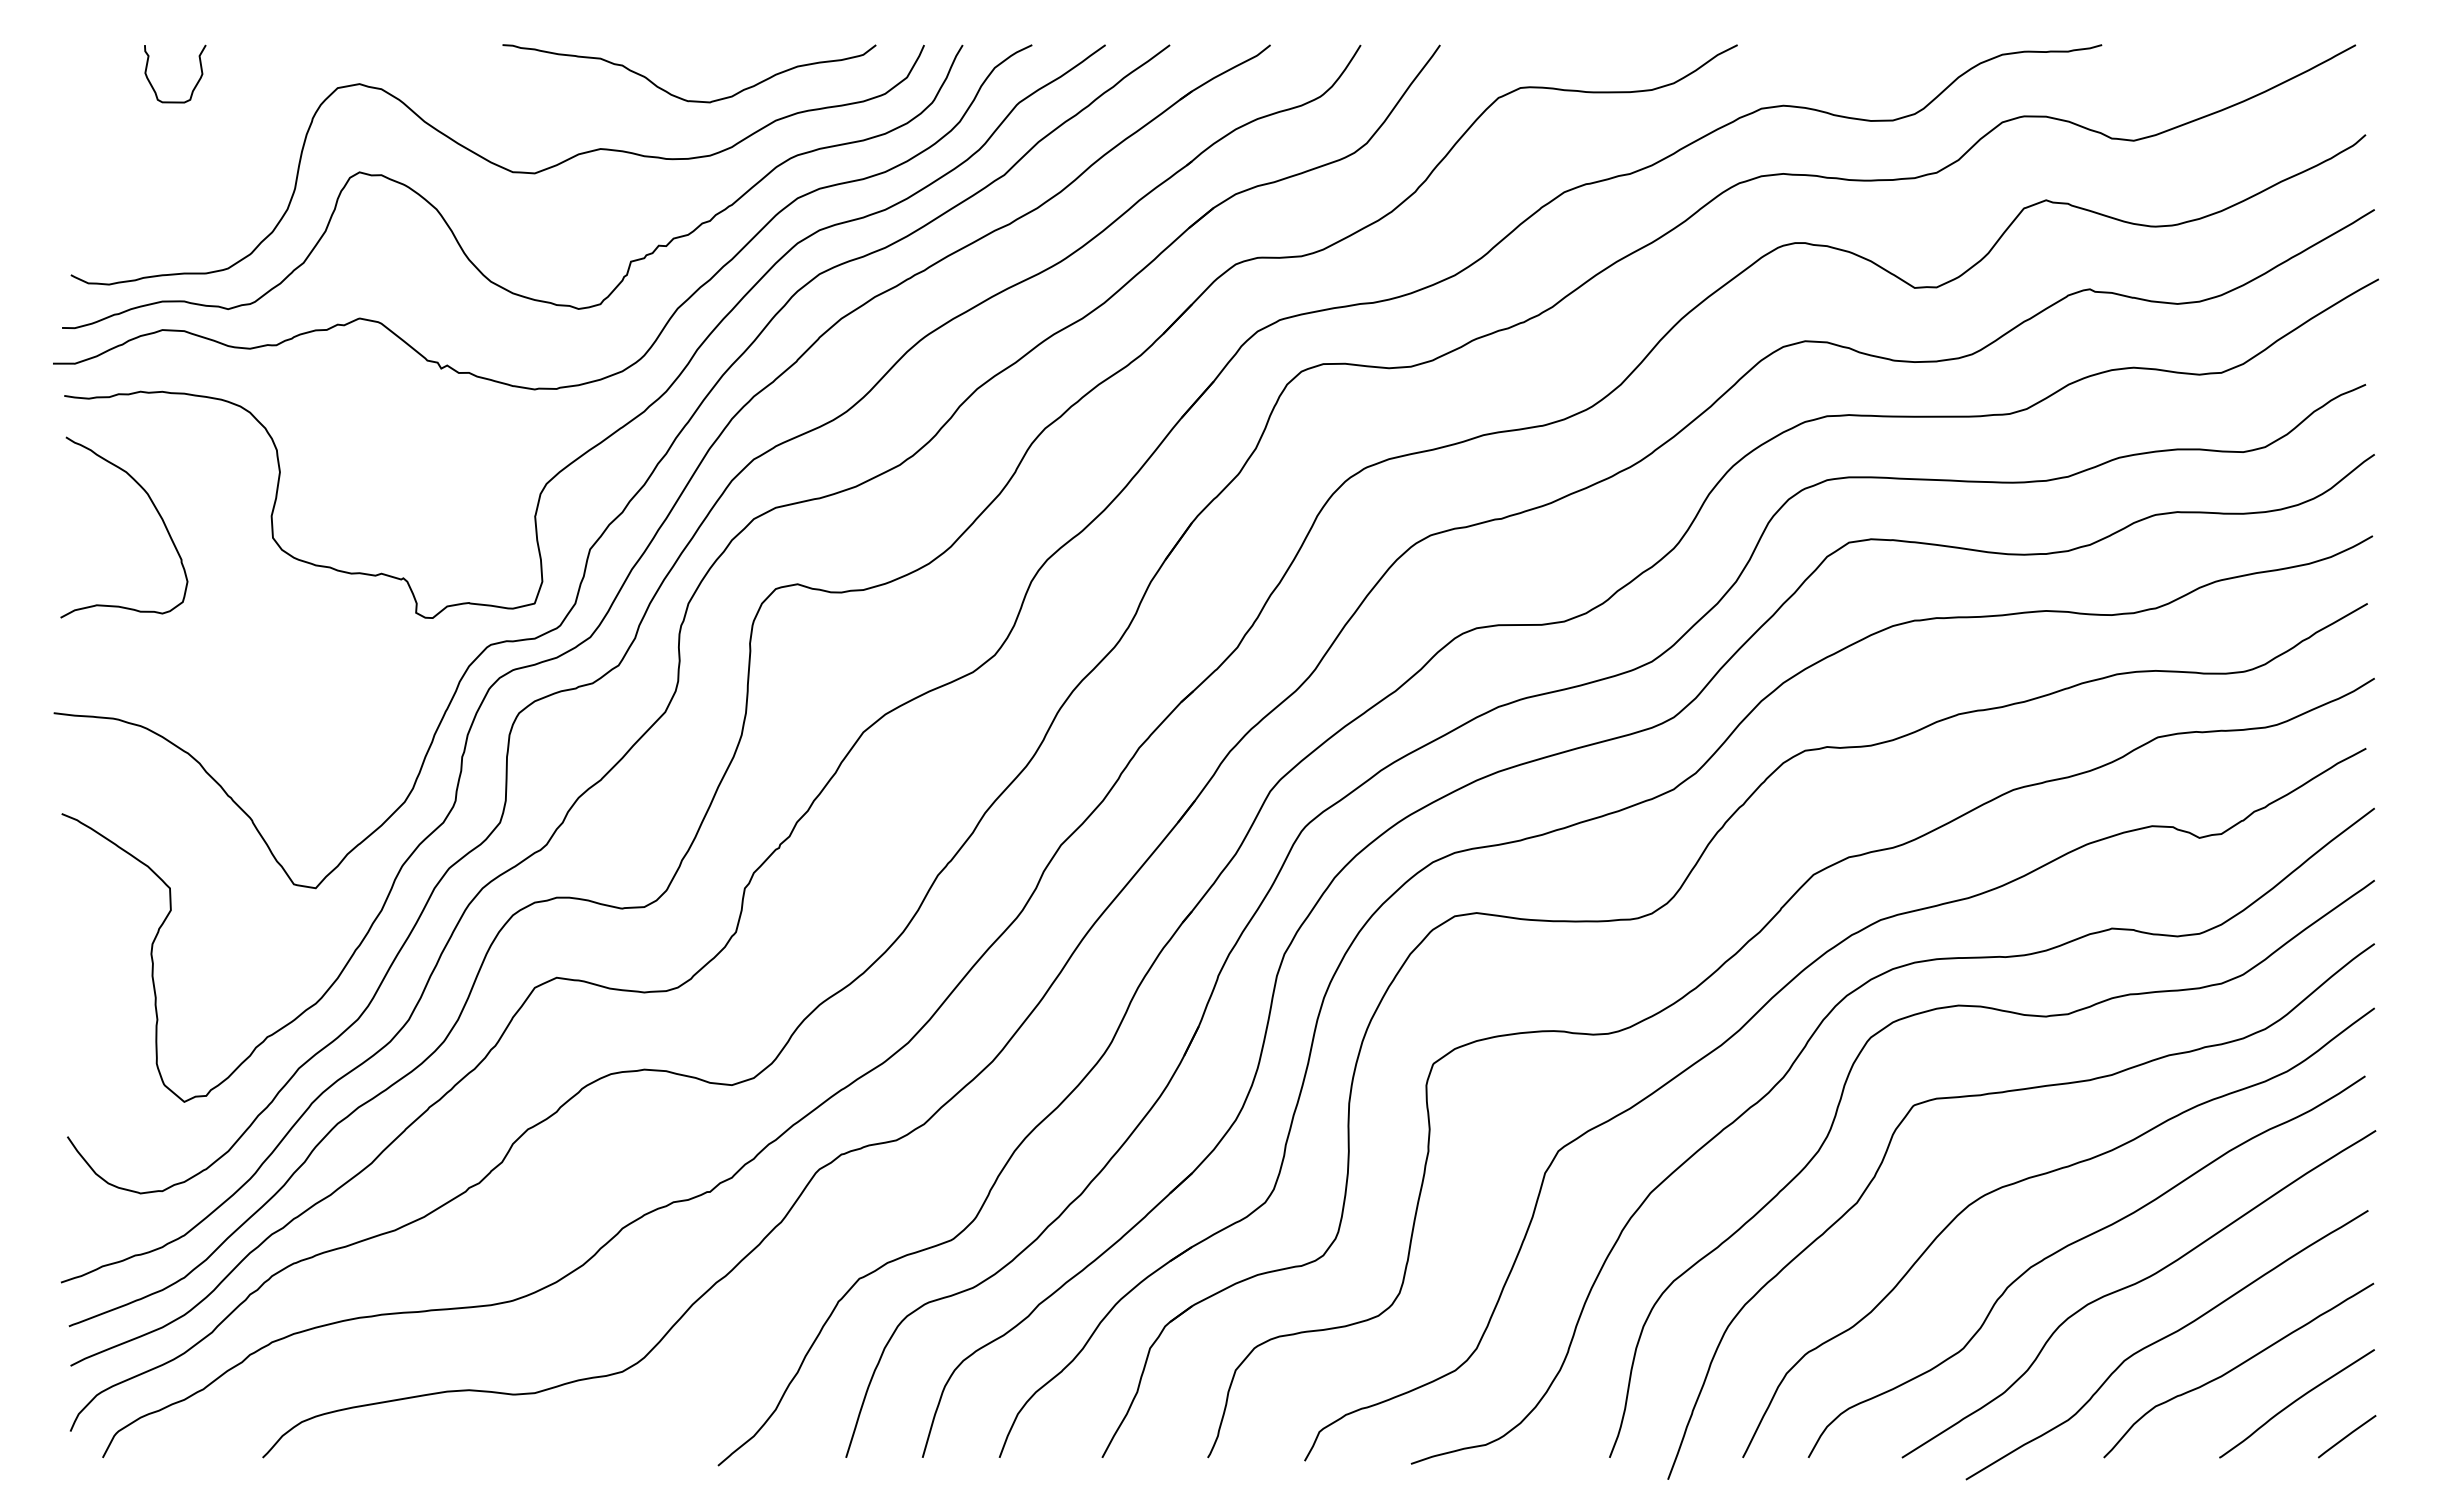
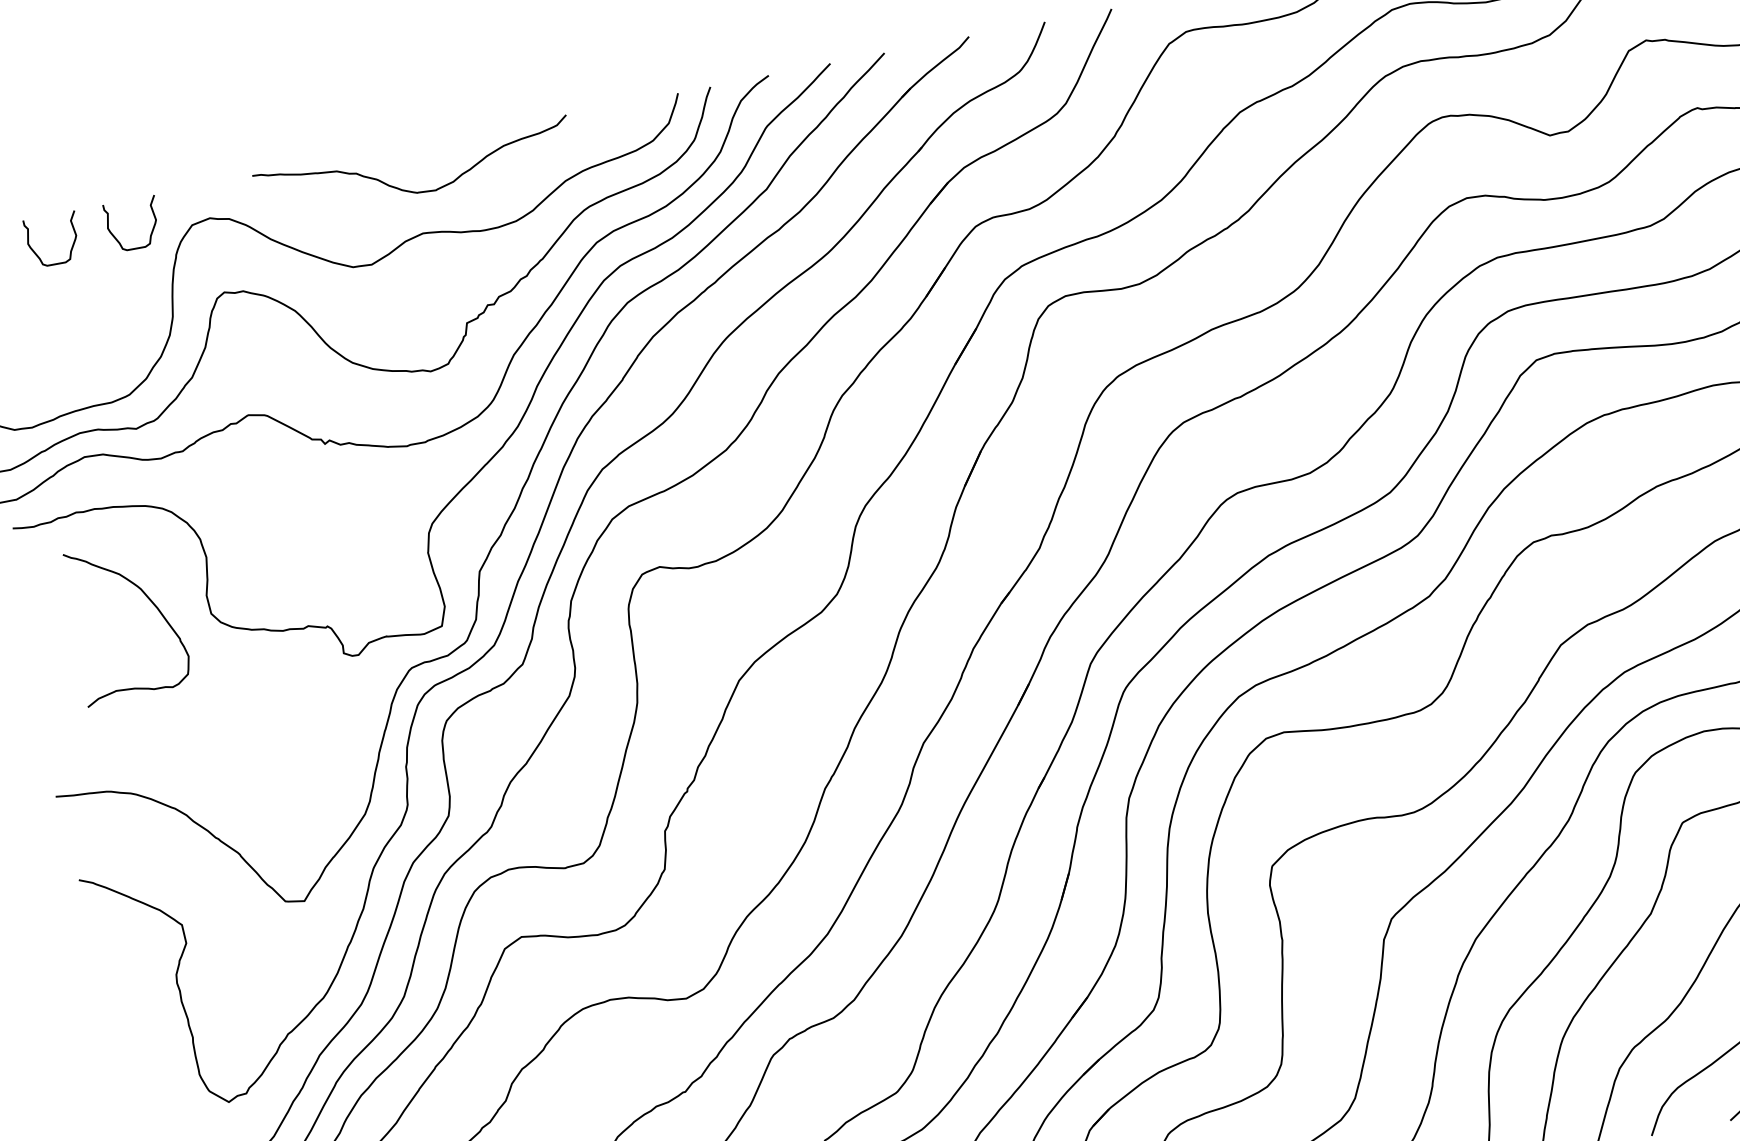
curve: (290, 84) -> (151, 229), added
curve: (681, 97) -> (411, 190), moved
curve: (156, 511) -> (151, 602), moved

